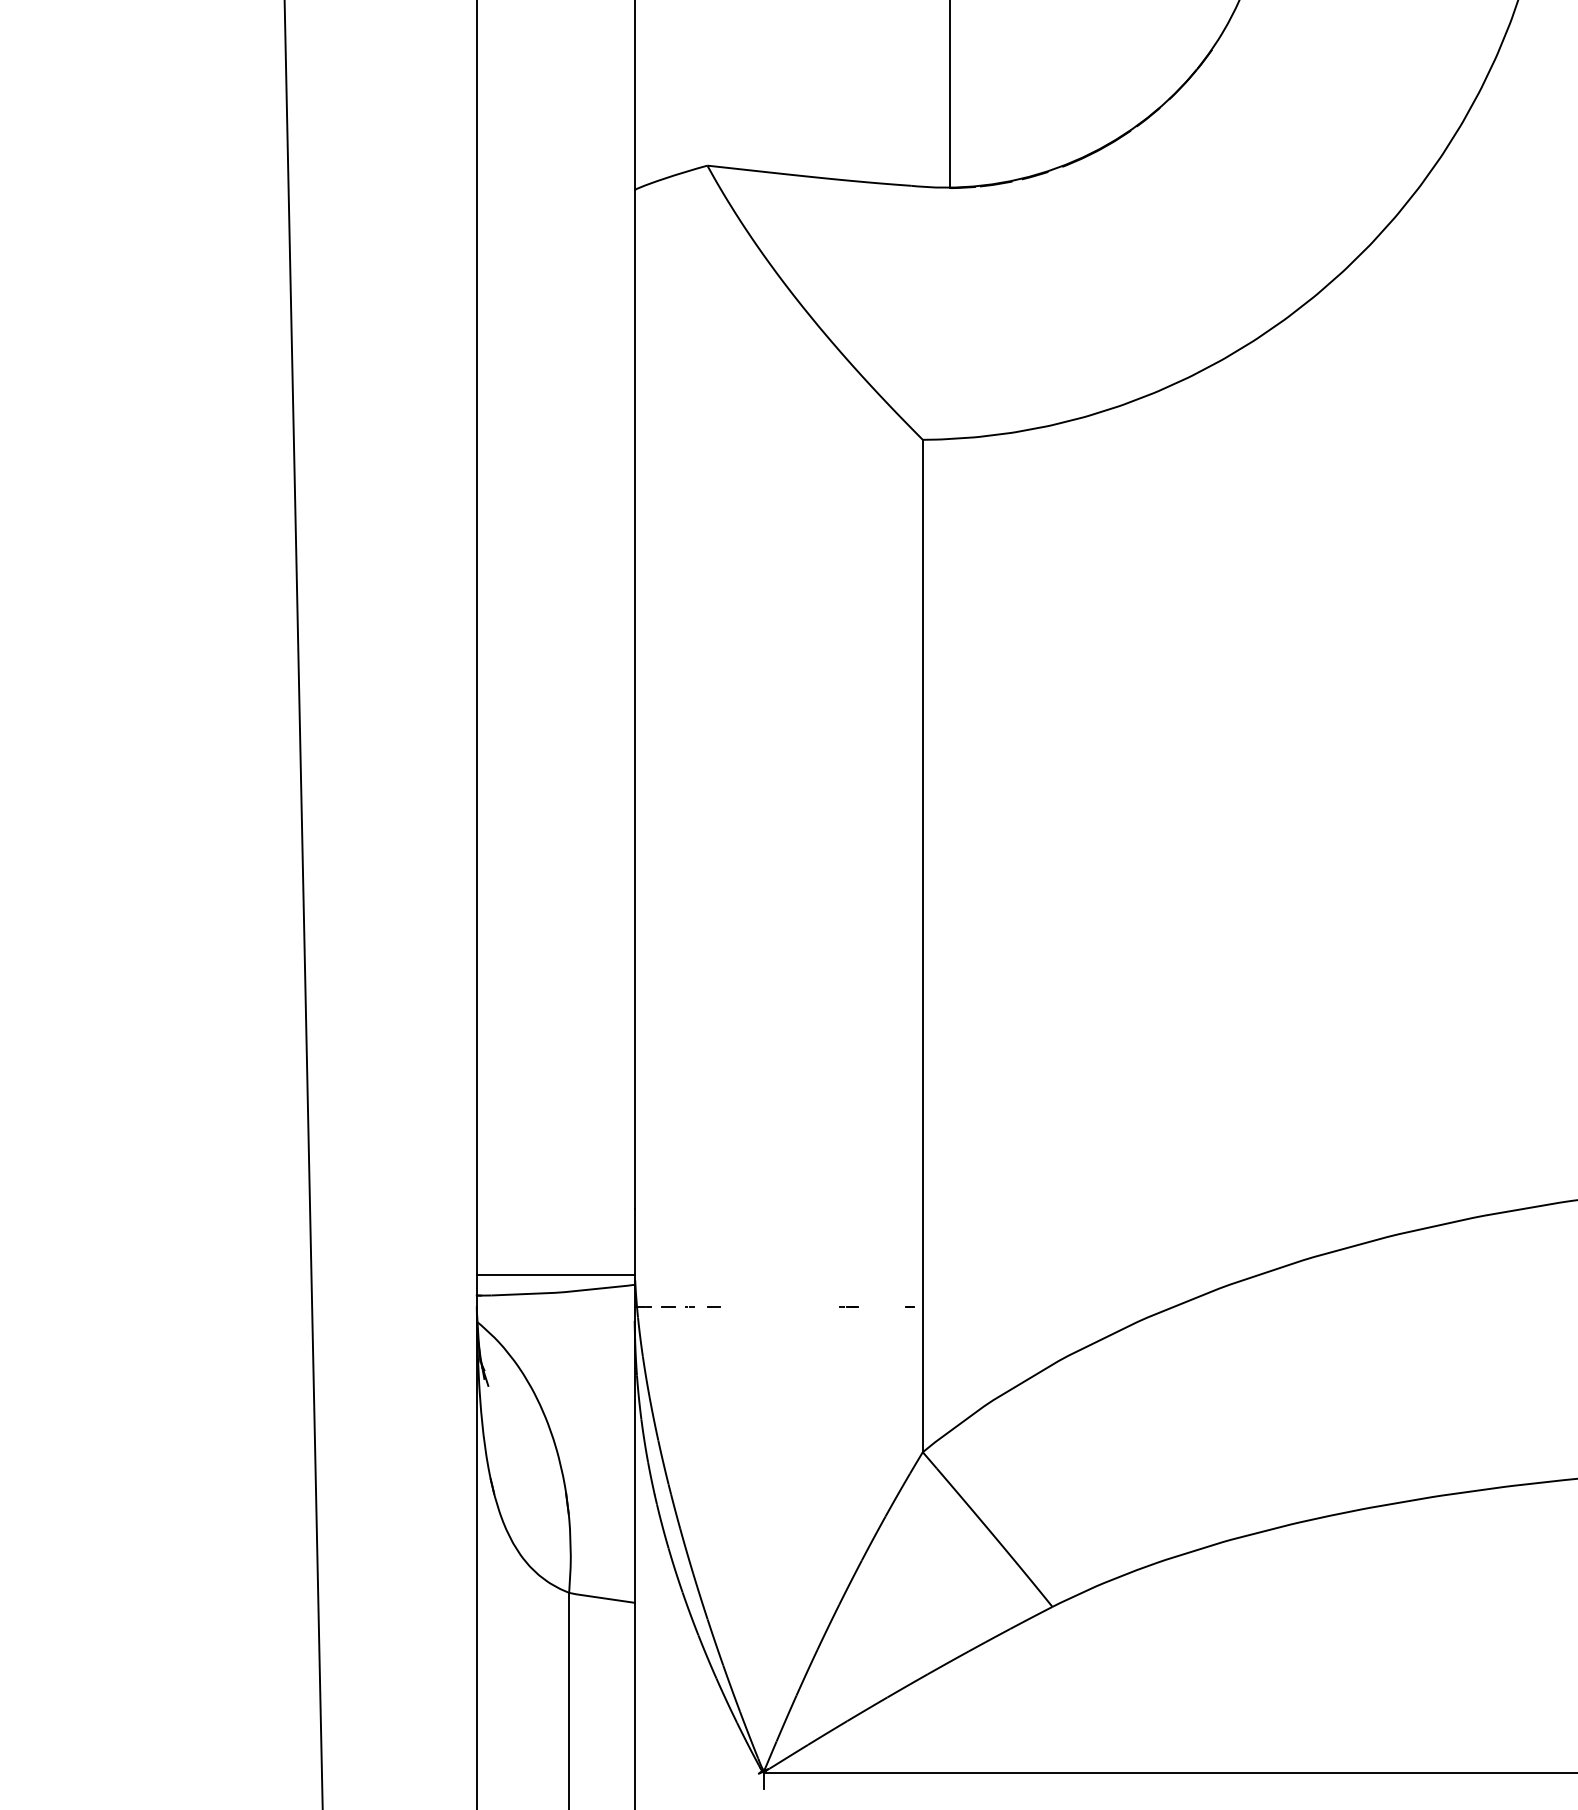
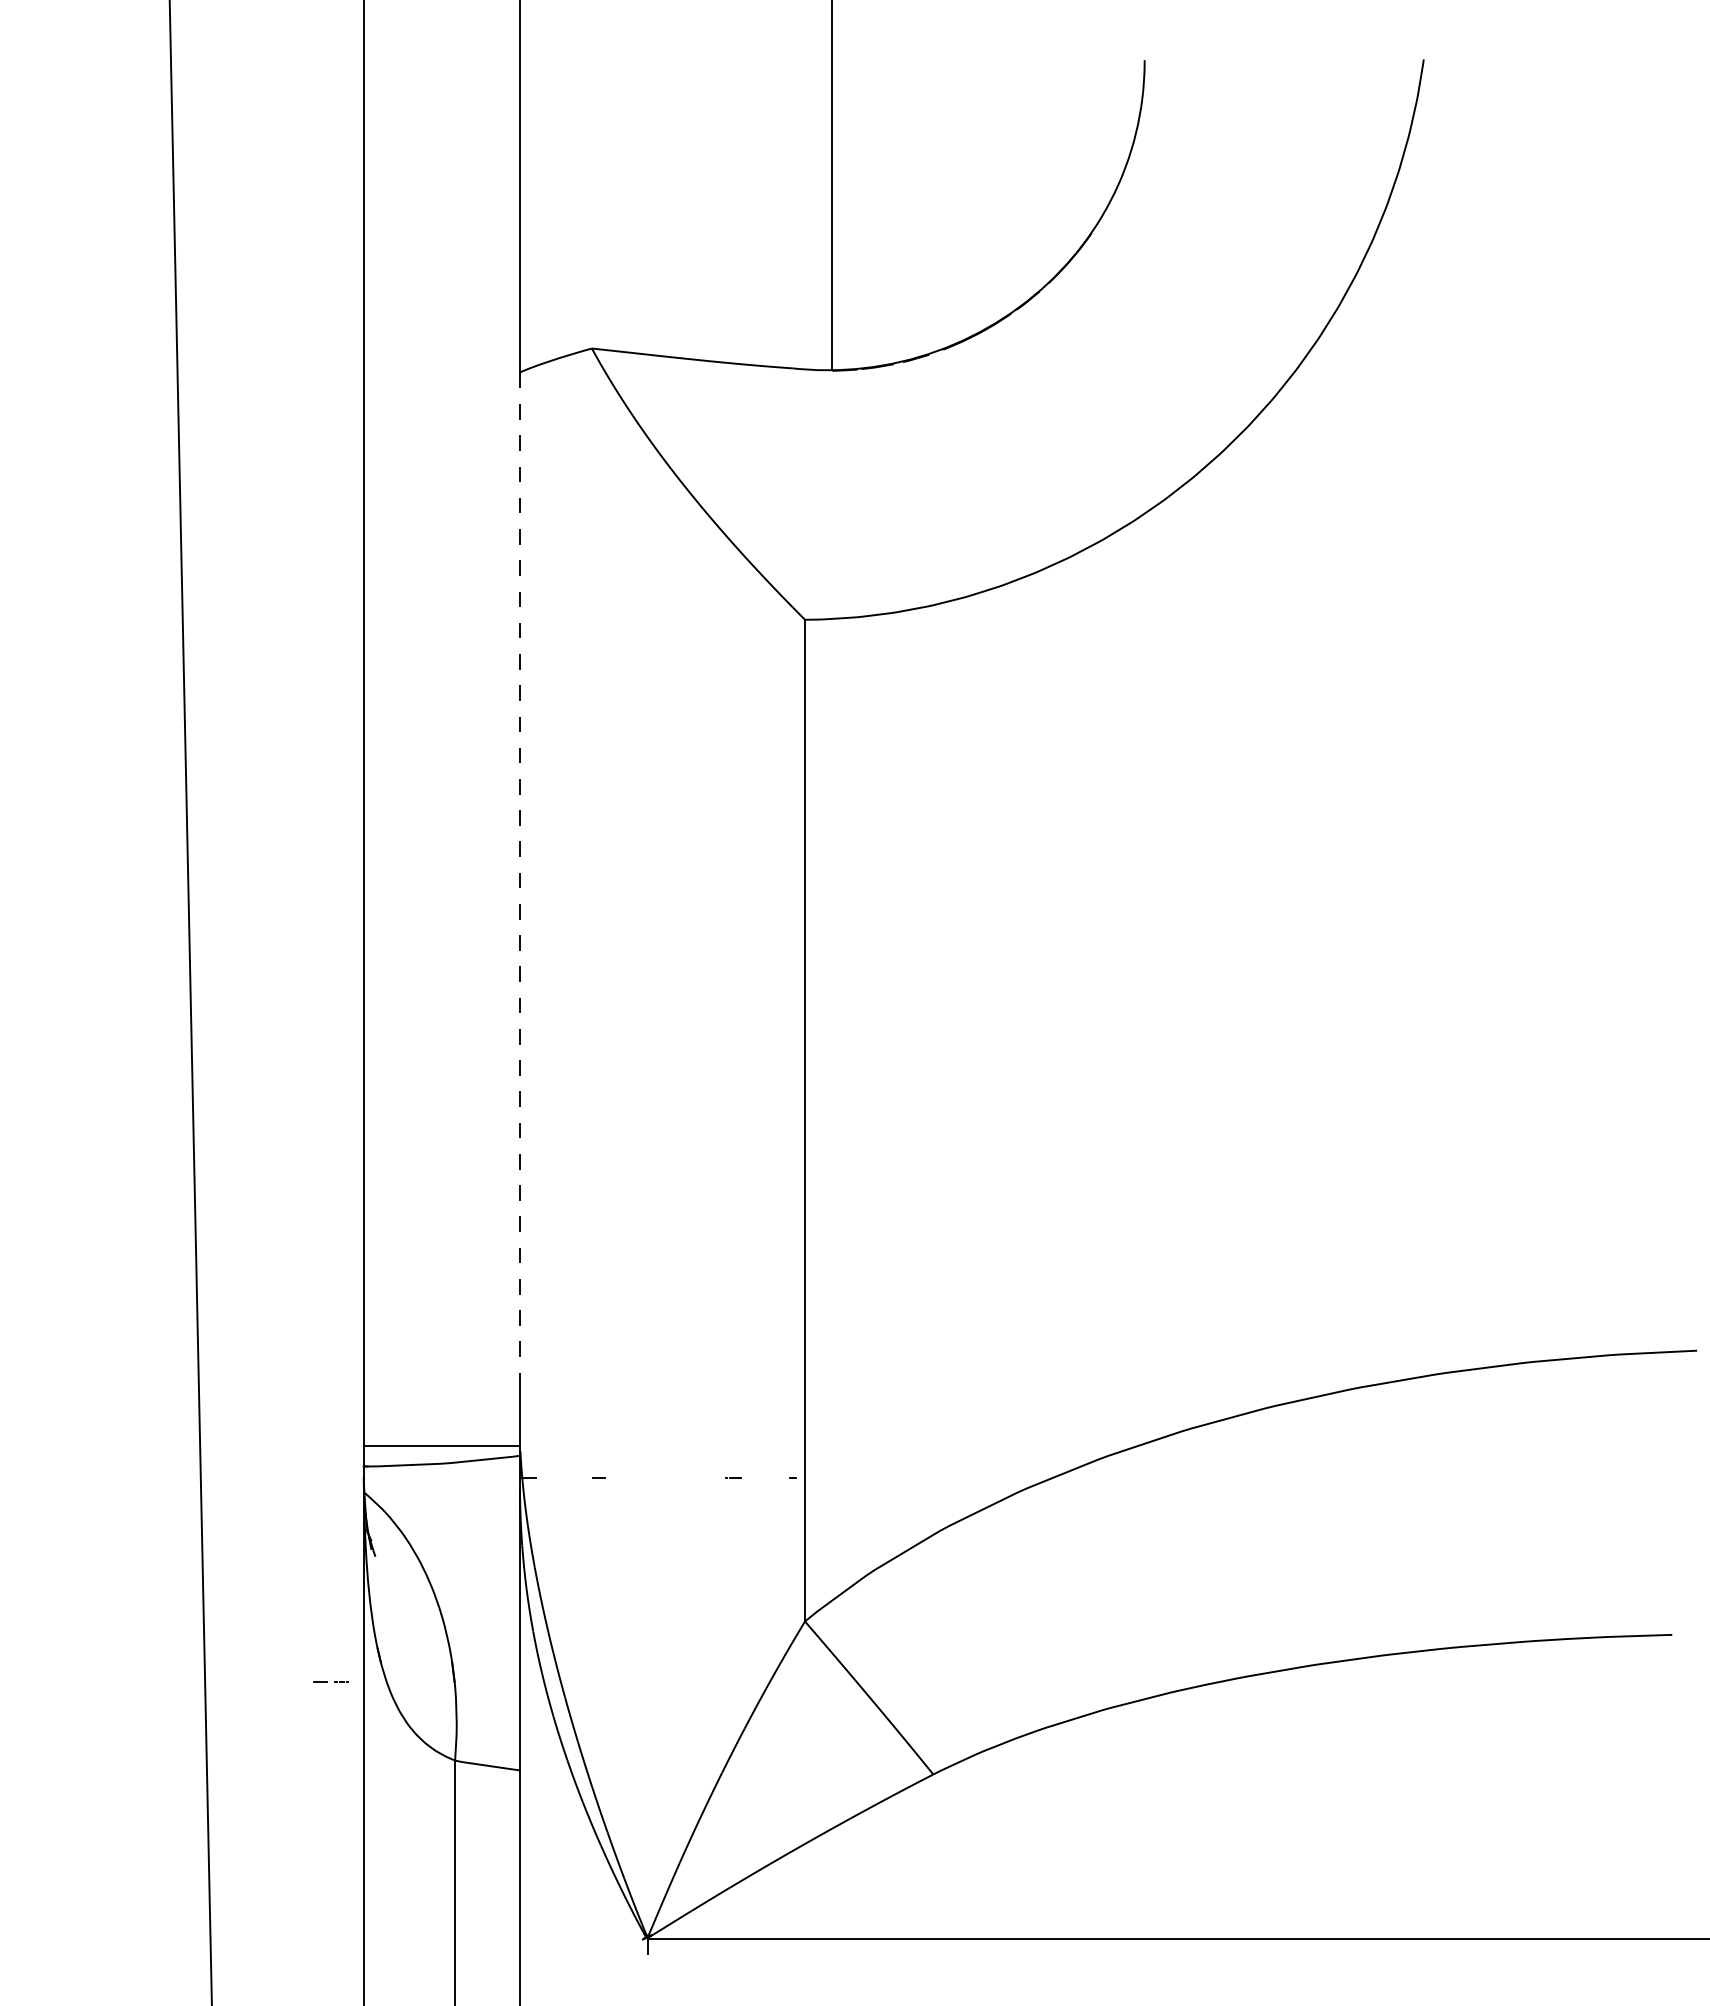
line: (634, 699) -> (519, 876), solid -> dashed
line: (675, 1306) -> (327, 1681), moved

